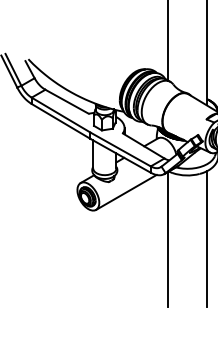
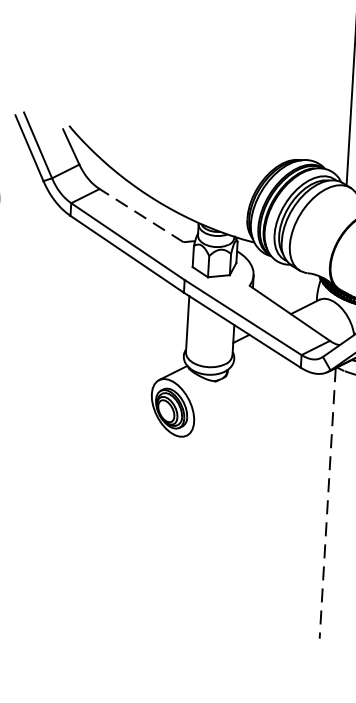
line: (67, 101) -> (142, 215), solid -> dashed
line: (126, 191) -> (249, 402), removed
line: (168, 239) -> (328, 503), solid -> dashed

